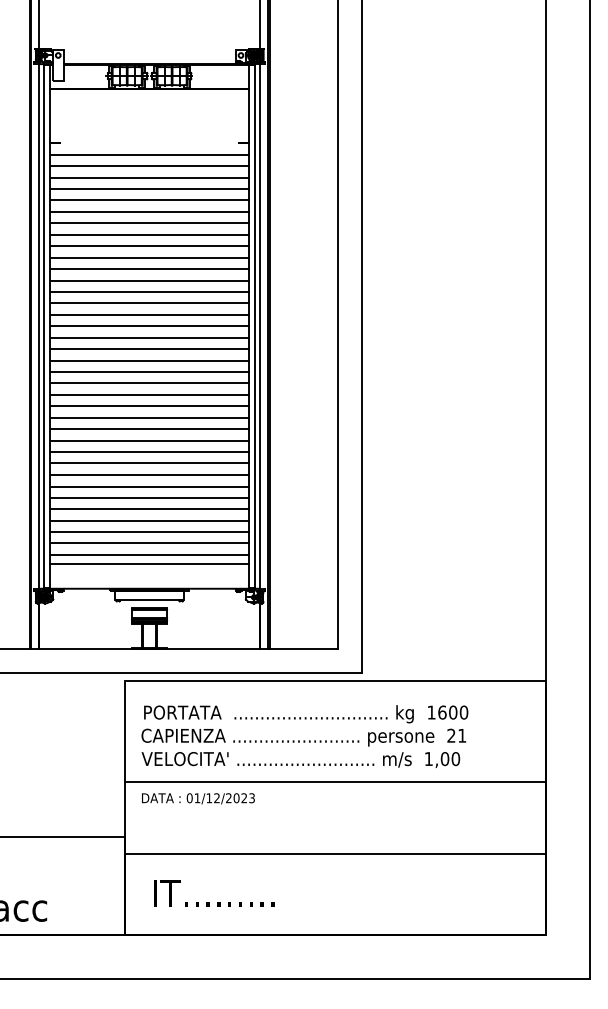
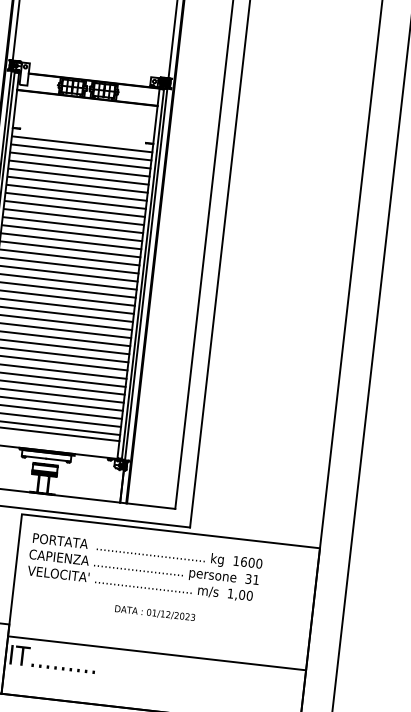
text: (451, 735) -> (248, 578), 21 -> 31
line: (335, 782) -> (162, 602), removed
text: (198, 798) -> (155, 613), moved
text: (214, 893) -> (53, 659), moved

